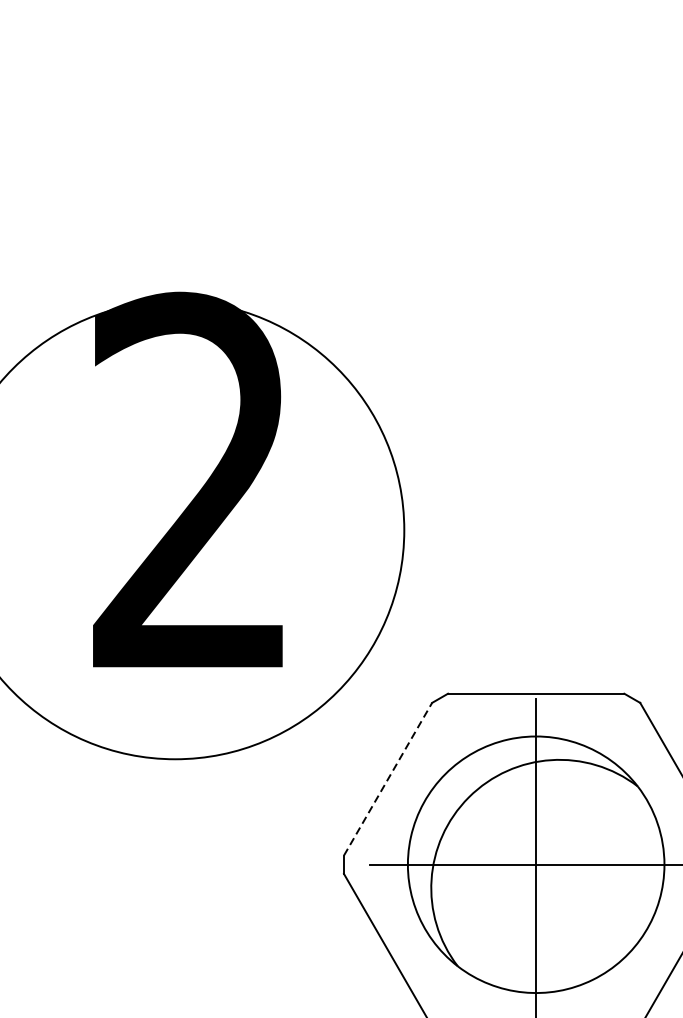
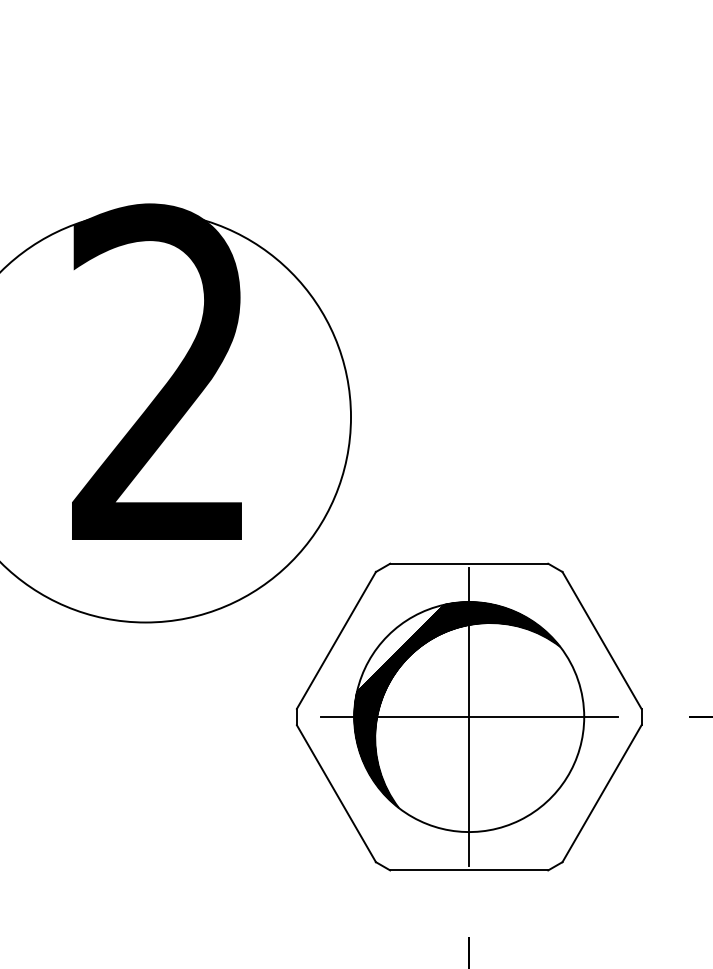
line: (388, 778) -> (336, 639), dashed -> solid
hatch: (523, 851) -> (457, 705), added

